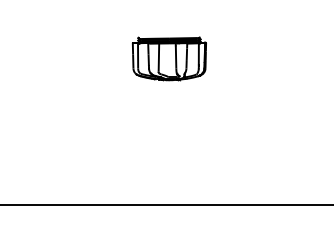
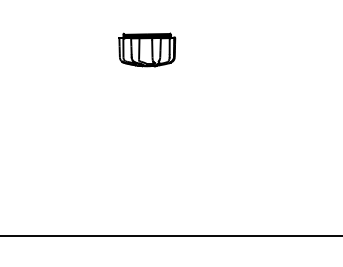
part: (168, 58) -> (146, 49), size x0.6

